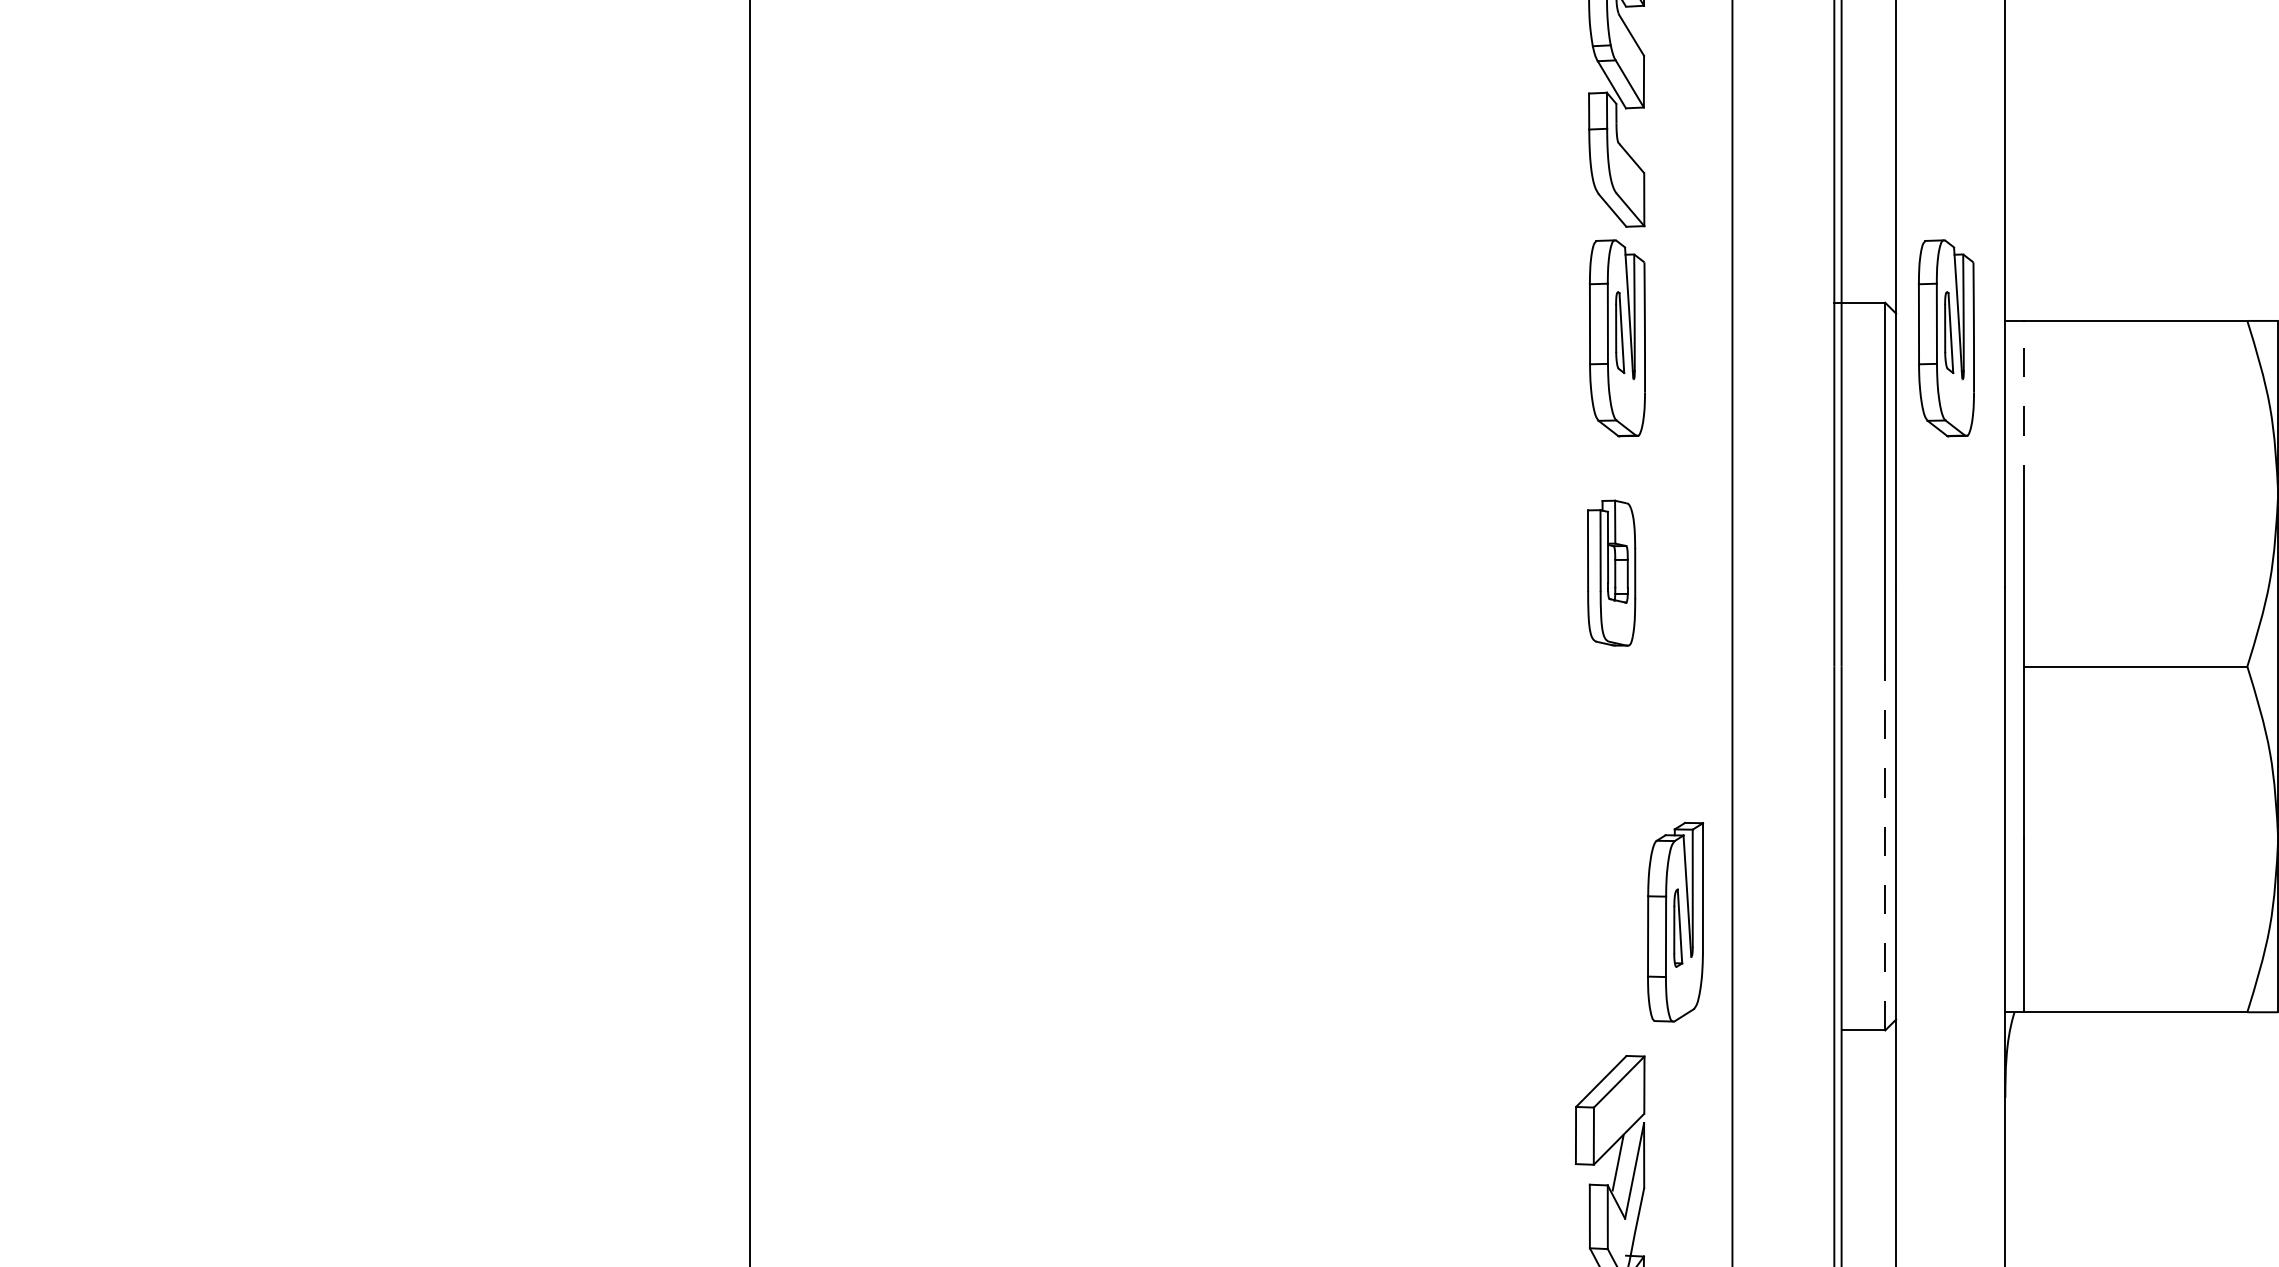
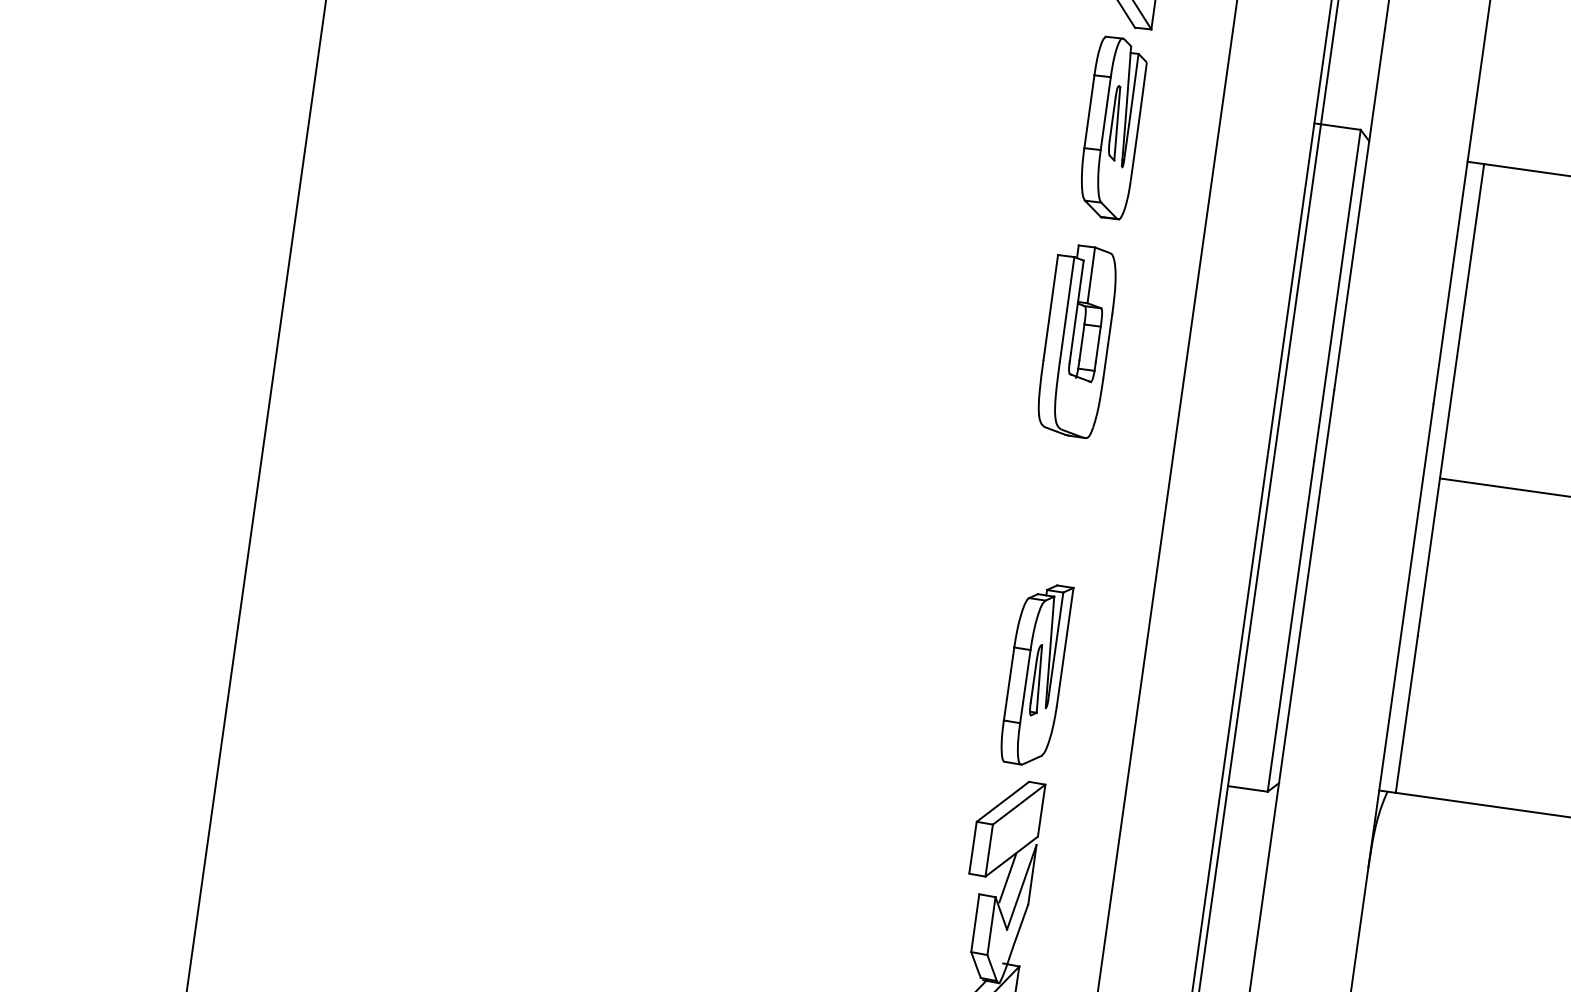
part: (1945, 338) -> (1410, 170), removed
line: (2023, 406) -> (1473, 241), dashed -> solid
part: (1611, 572) -> (1077, 340), size x1.43
line: (1885, 848) -> (1291, 626), dashed -> solid
part: (1675, 921) -> (1035, 673), moved

